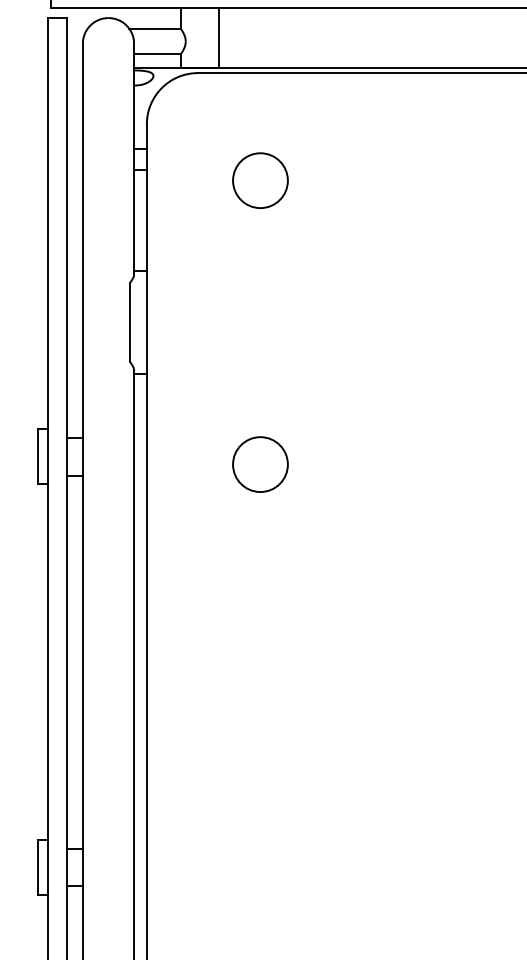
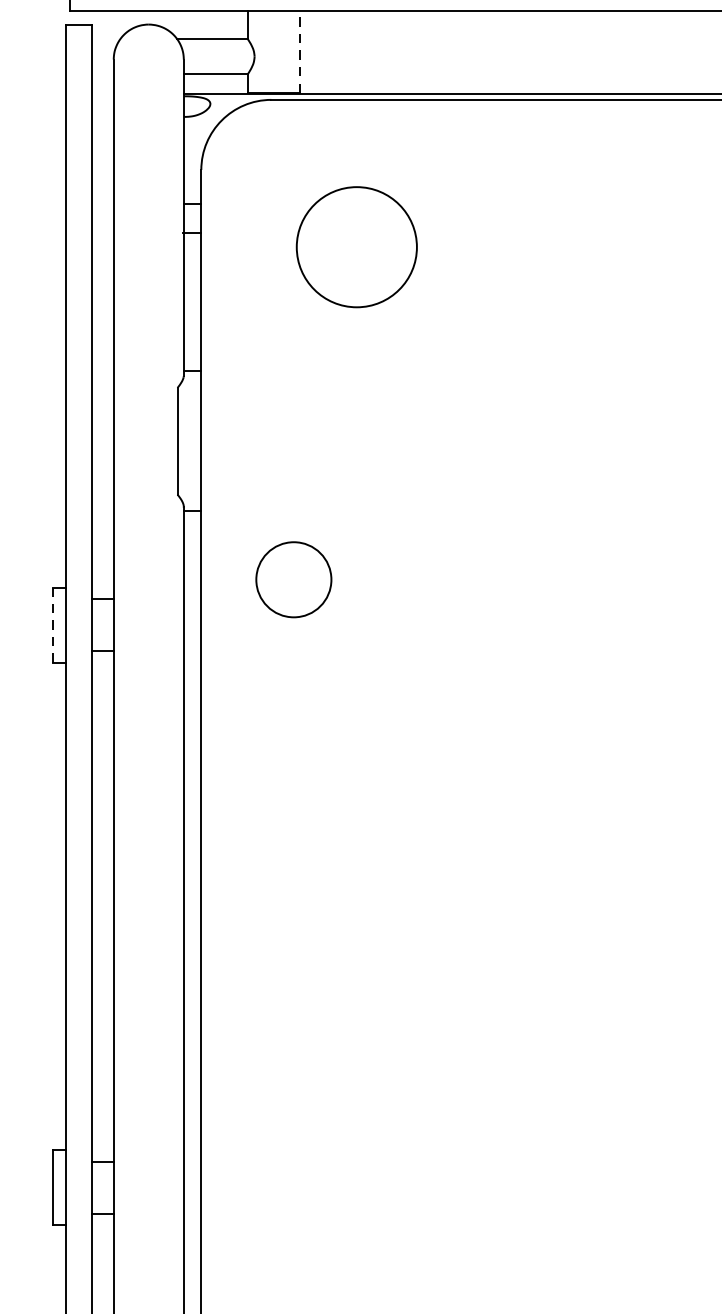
line: (218, 38) -> (299, 52), solid -> dashed
circle: (260, 180) -> (356, 246), size x1.6
line: (38, 456) -> (52, 624), solid -> dashed
circle: (260, 464) -> (293, 579), moved

